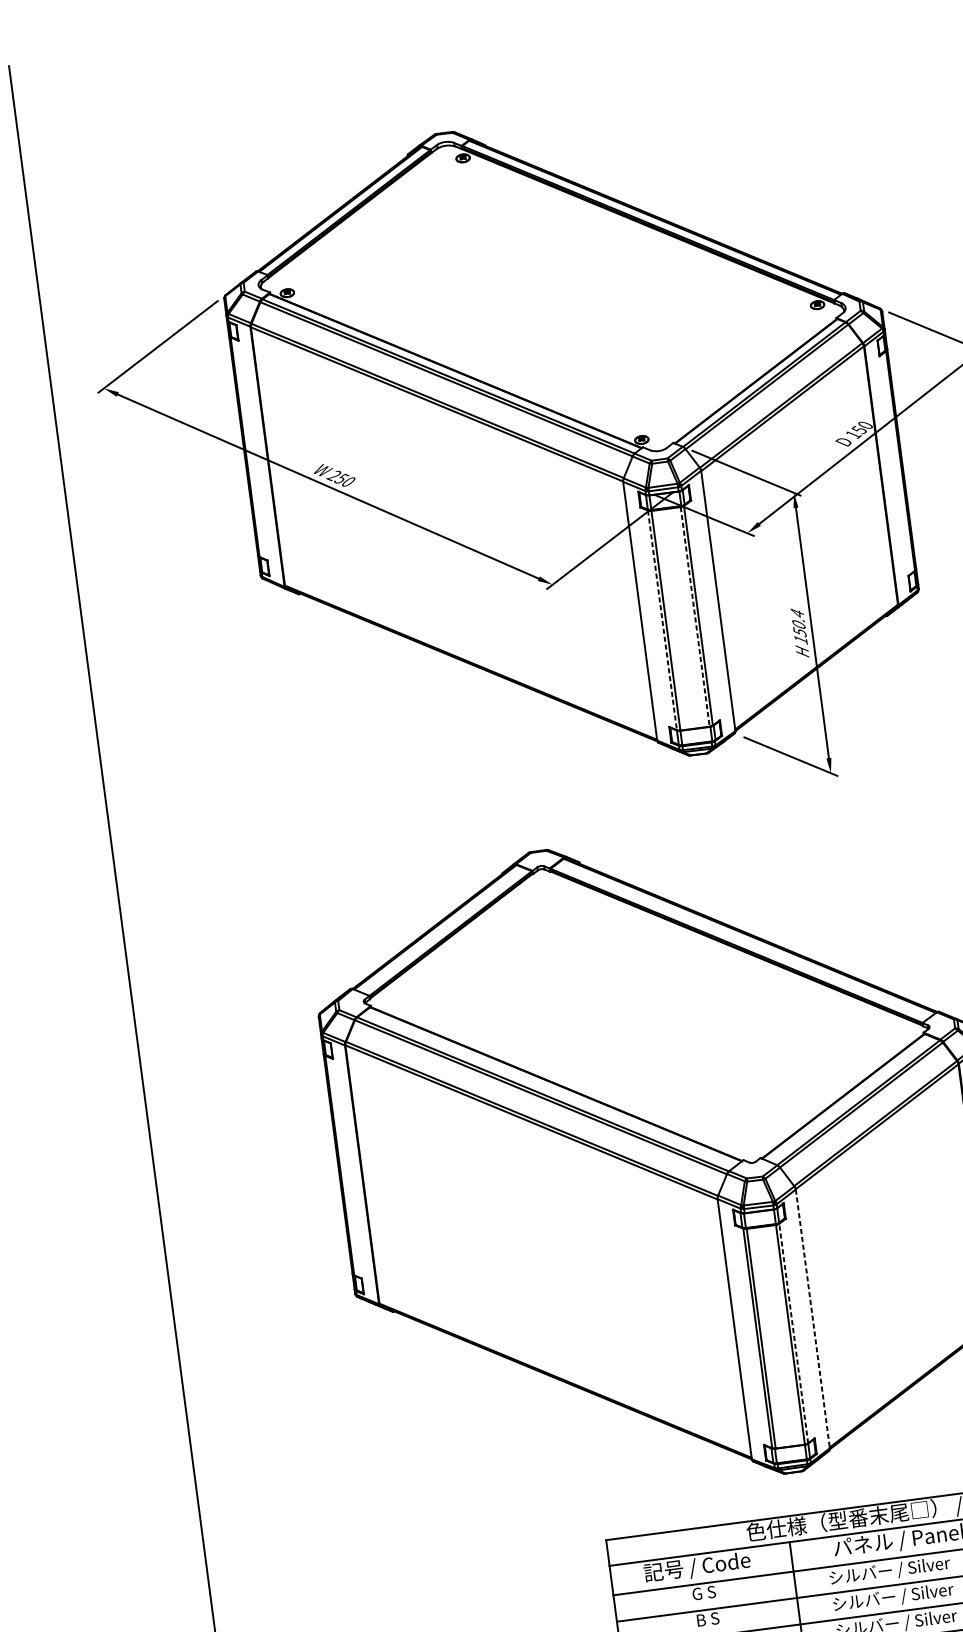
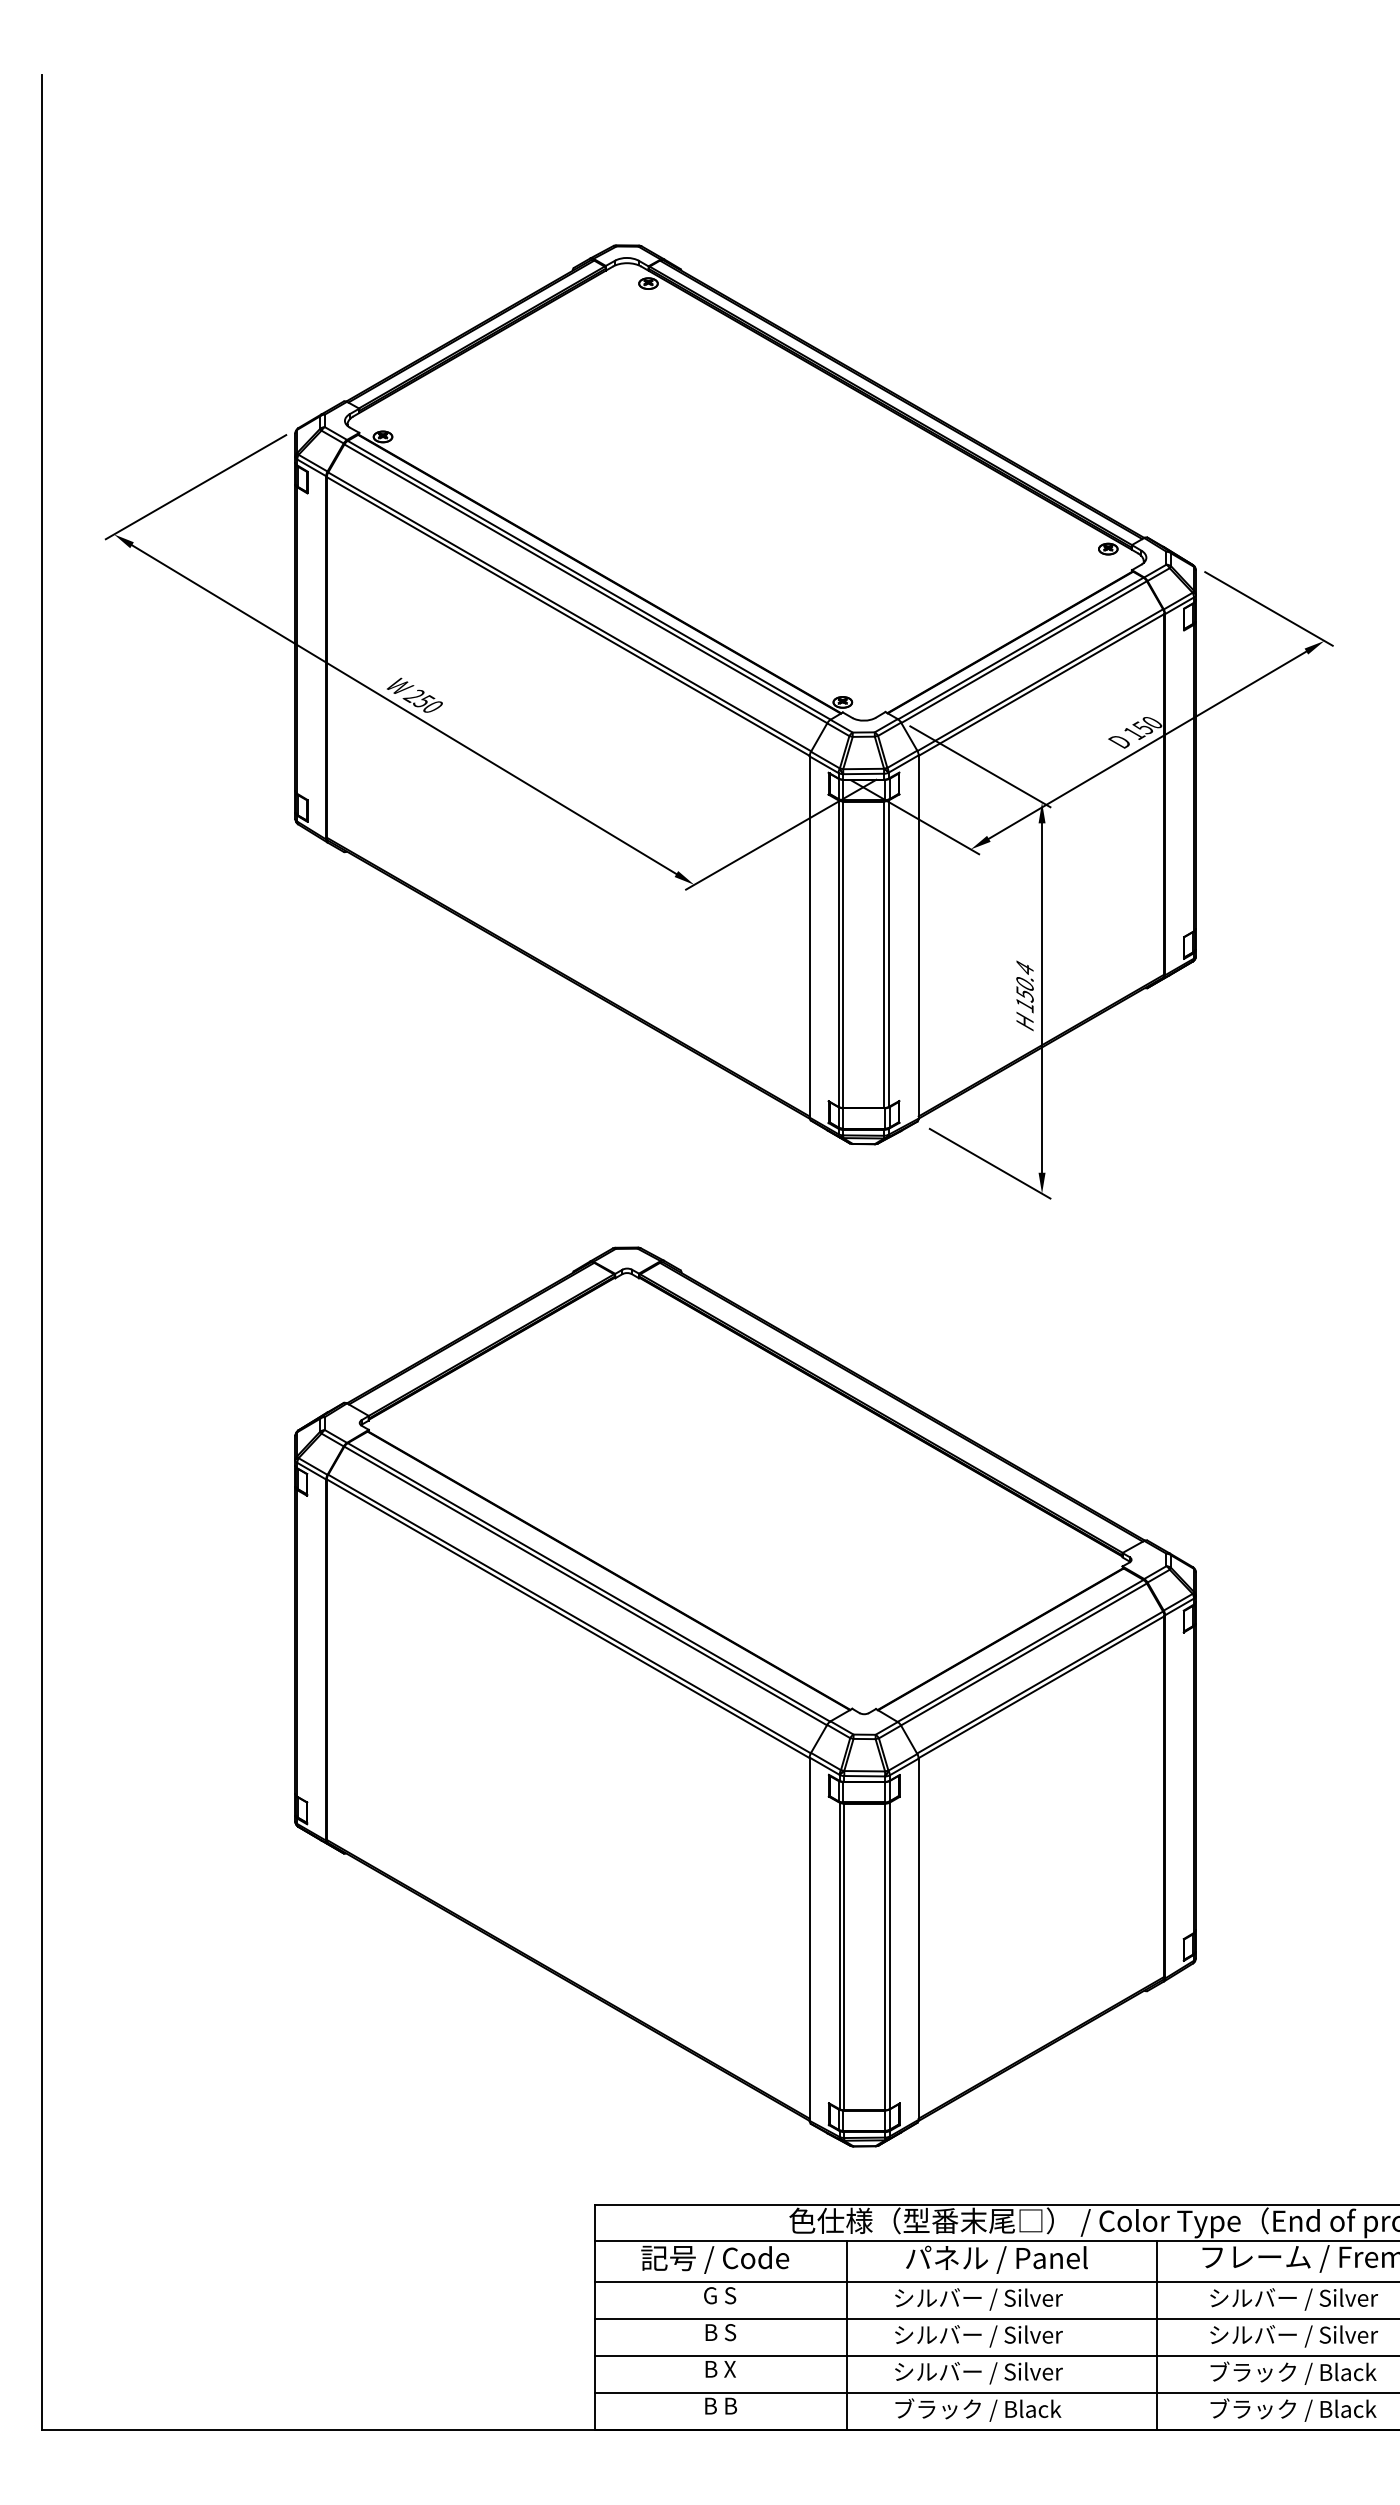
line: (695, 617) -> (884, 955), dashed -> solid
line: (662, 621) -> (838, 954), dashed -> solid
line: (812, 1319) -> (918, 1939), dashed -> solid
line: (793, 1333) -> (889, 1955), dashed -> solid

